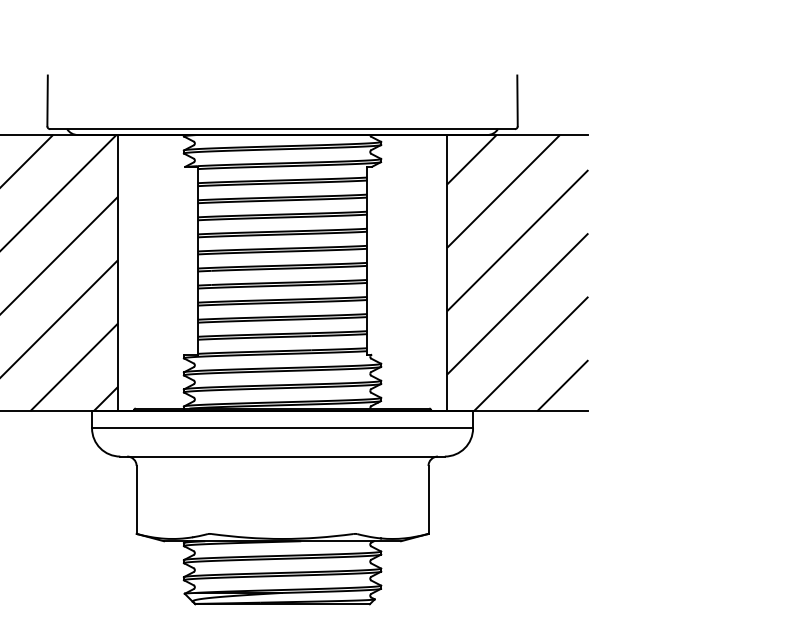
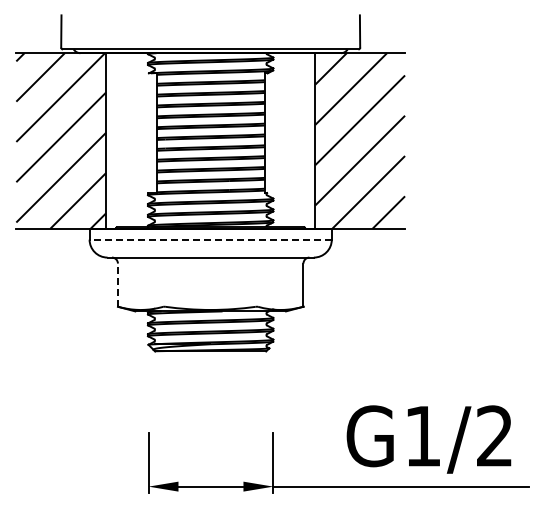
line: (282, 428) -> (210, 239), solid -> dashed
line: (135, 500) -> (117, 285), solid -> dashed

